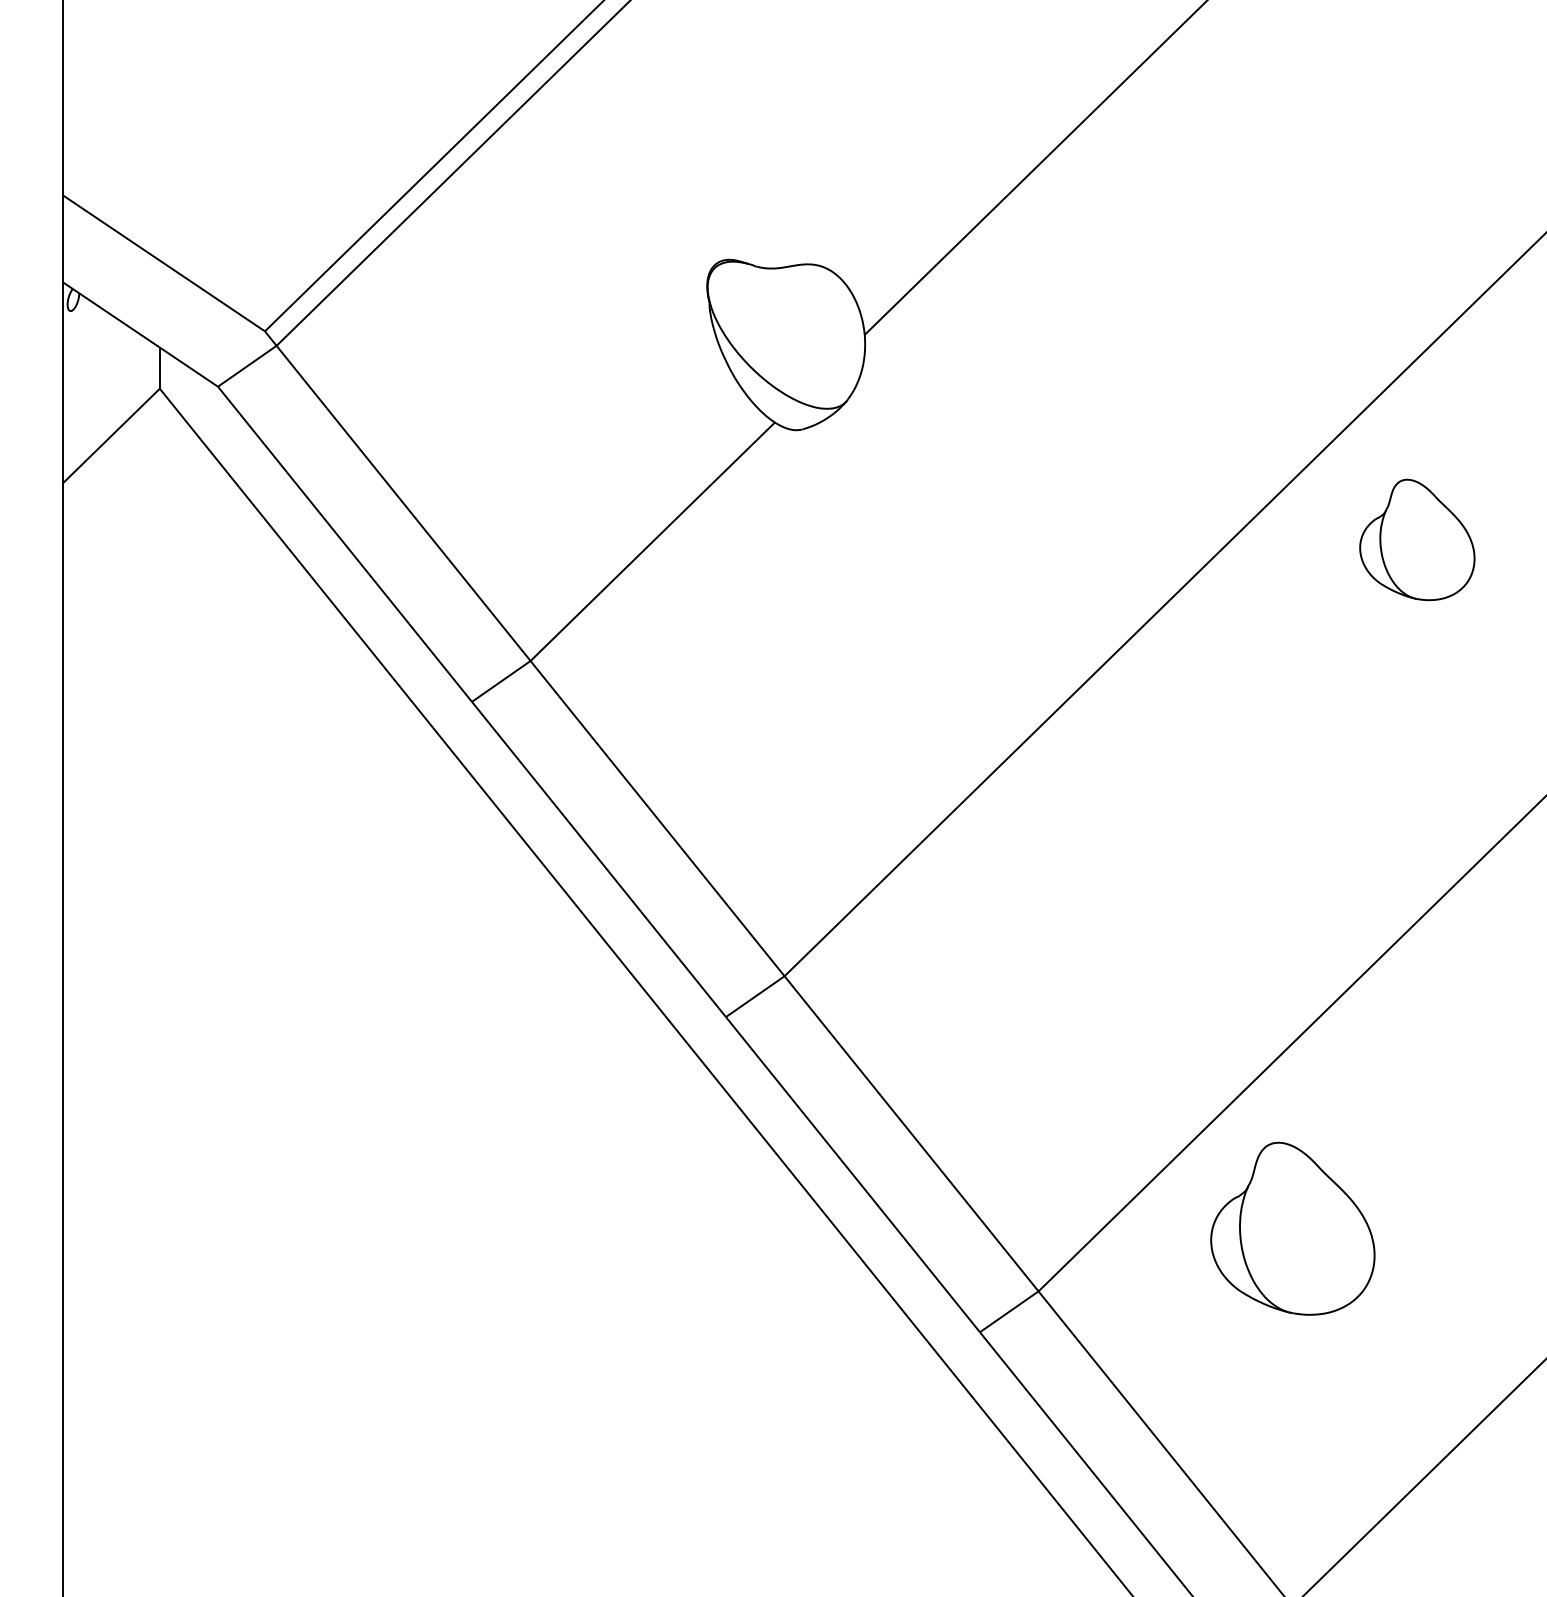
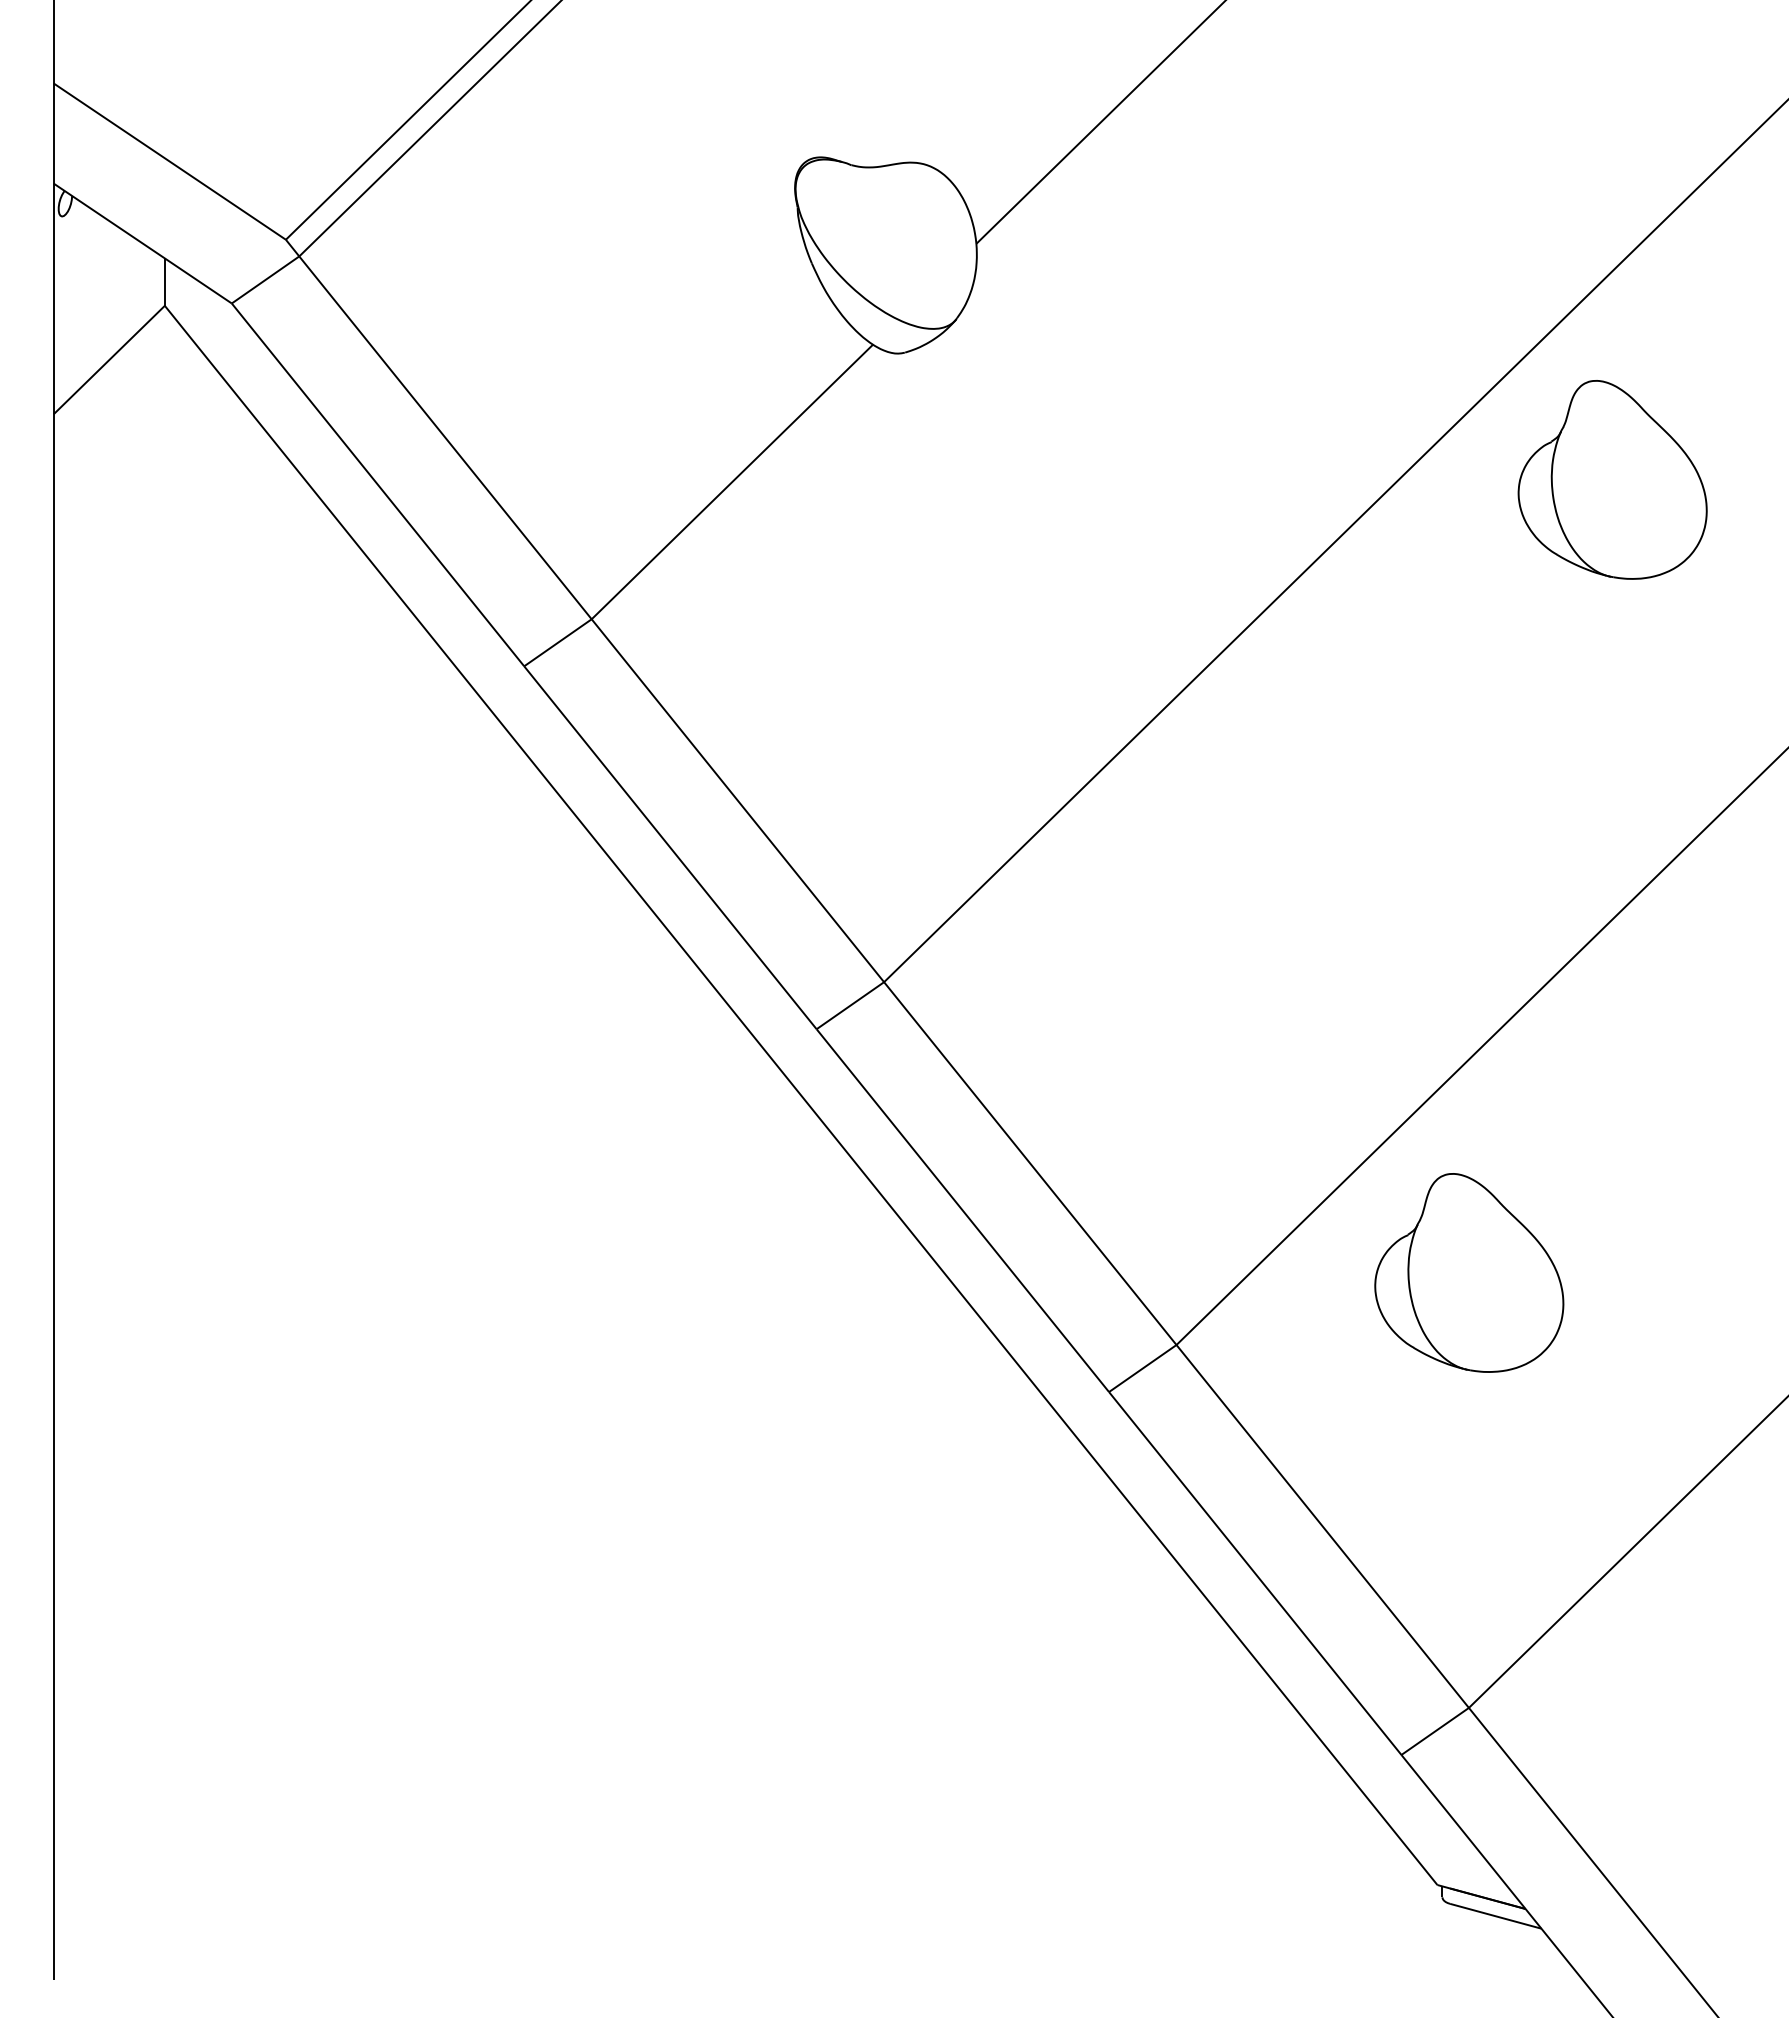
part: (1417, 539) -> (1612, 479), size x1.43

